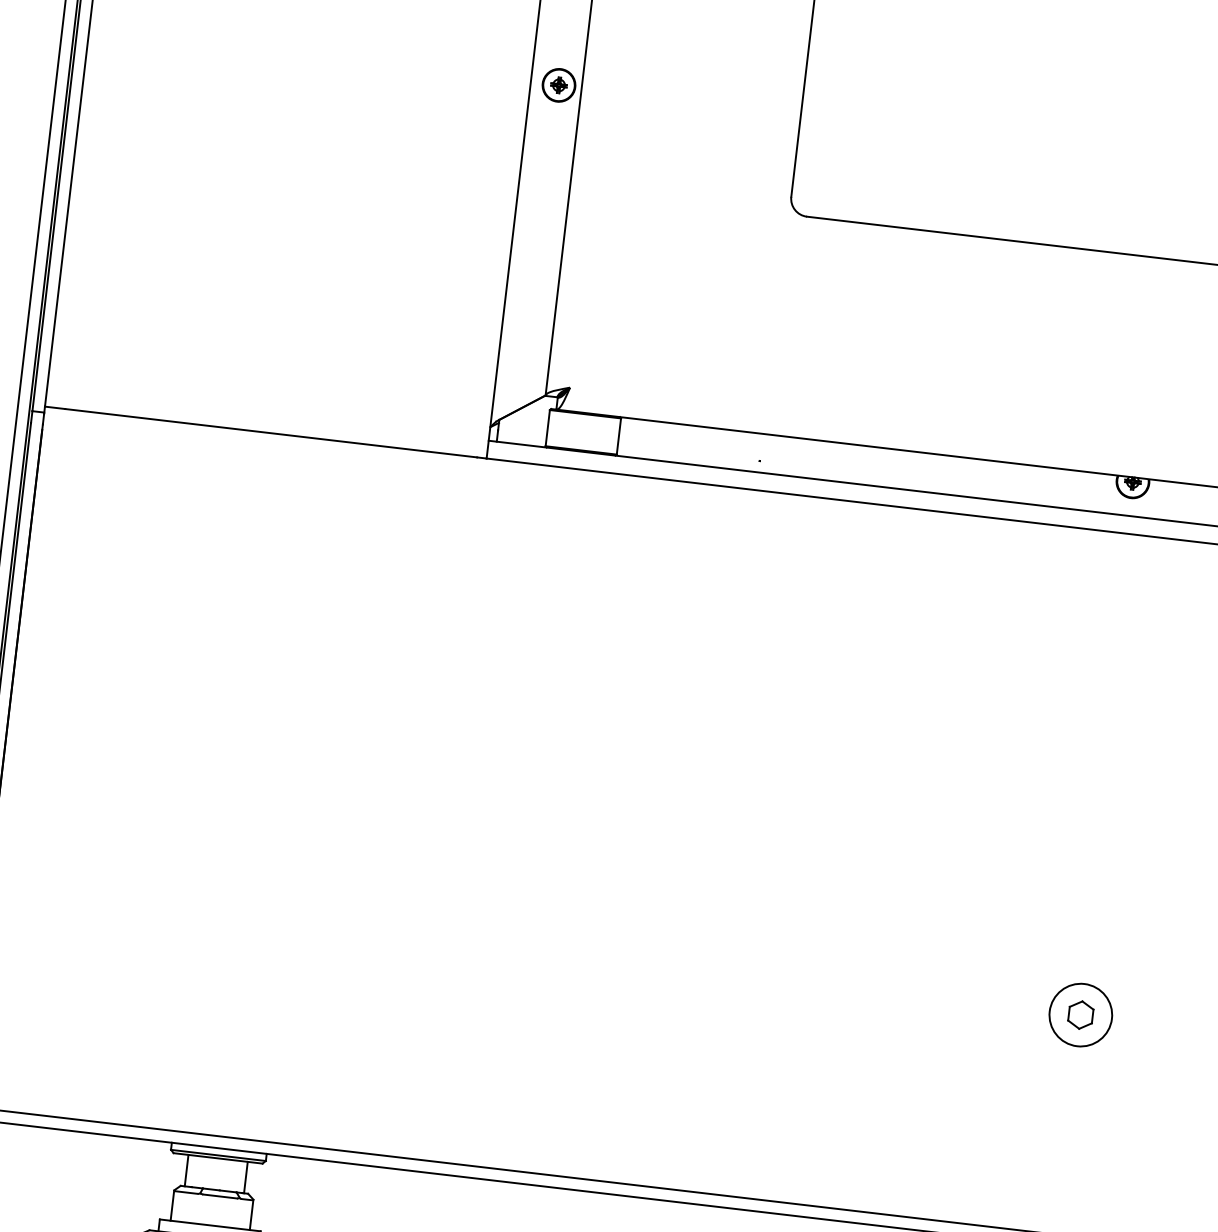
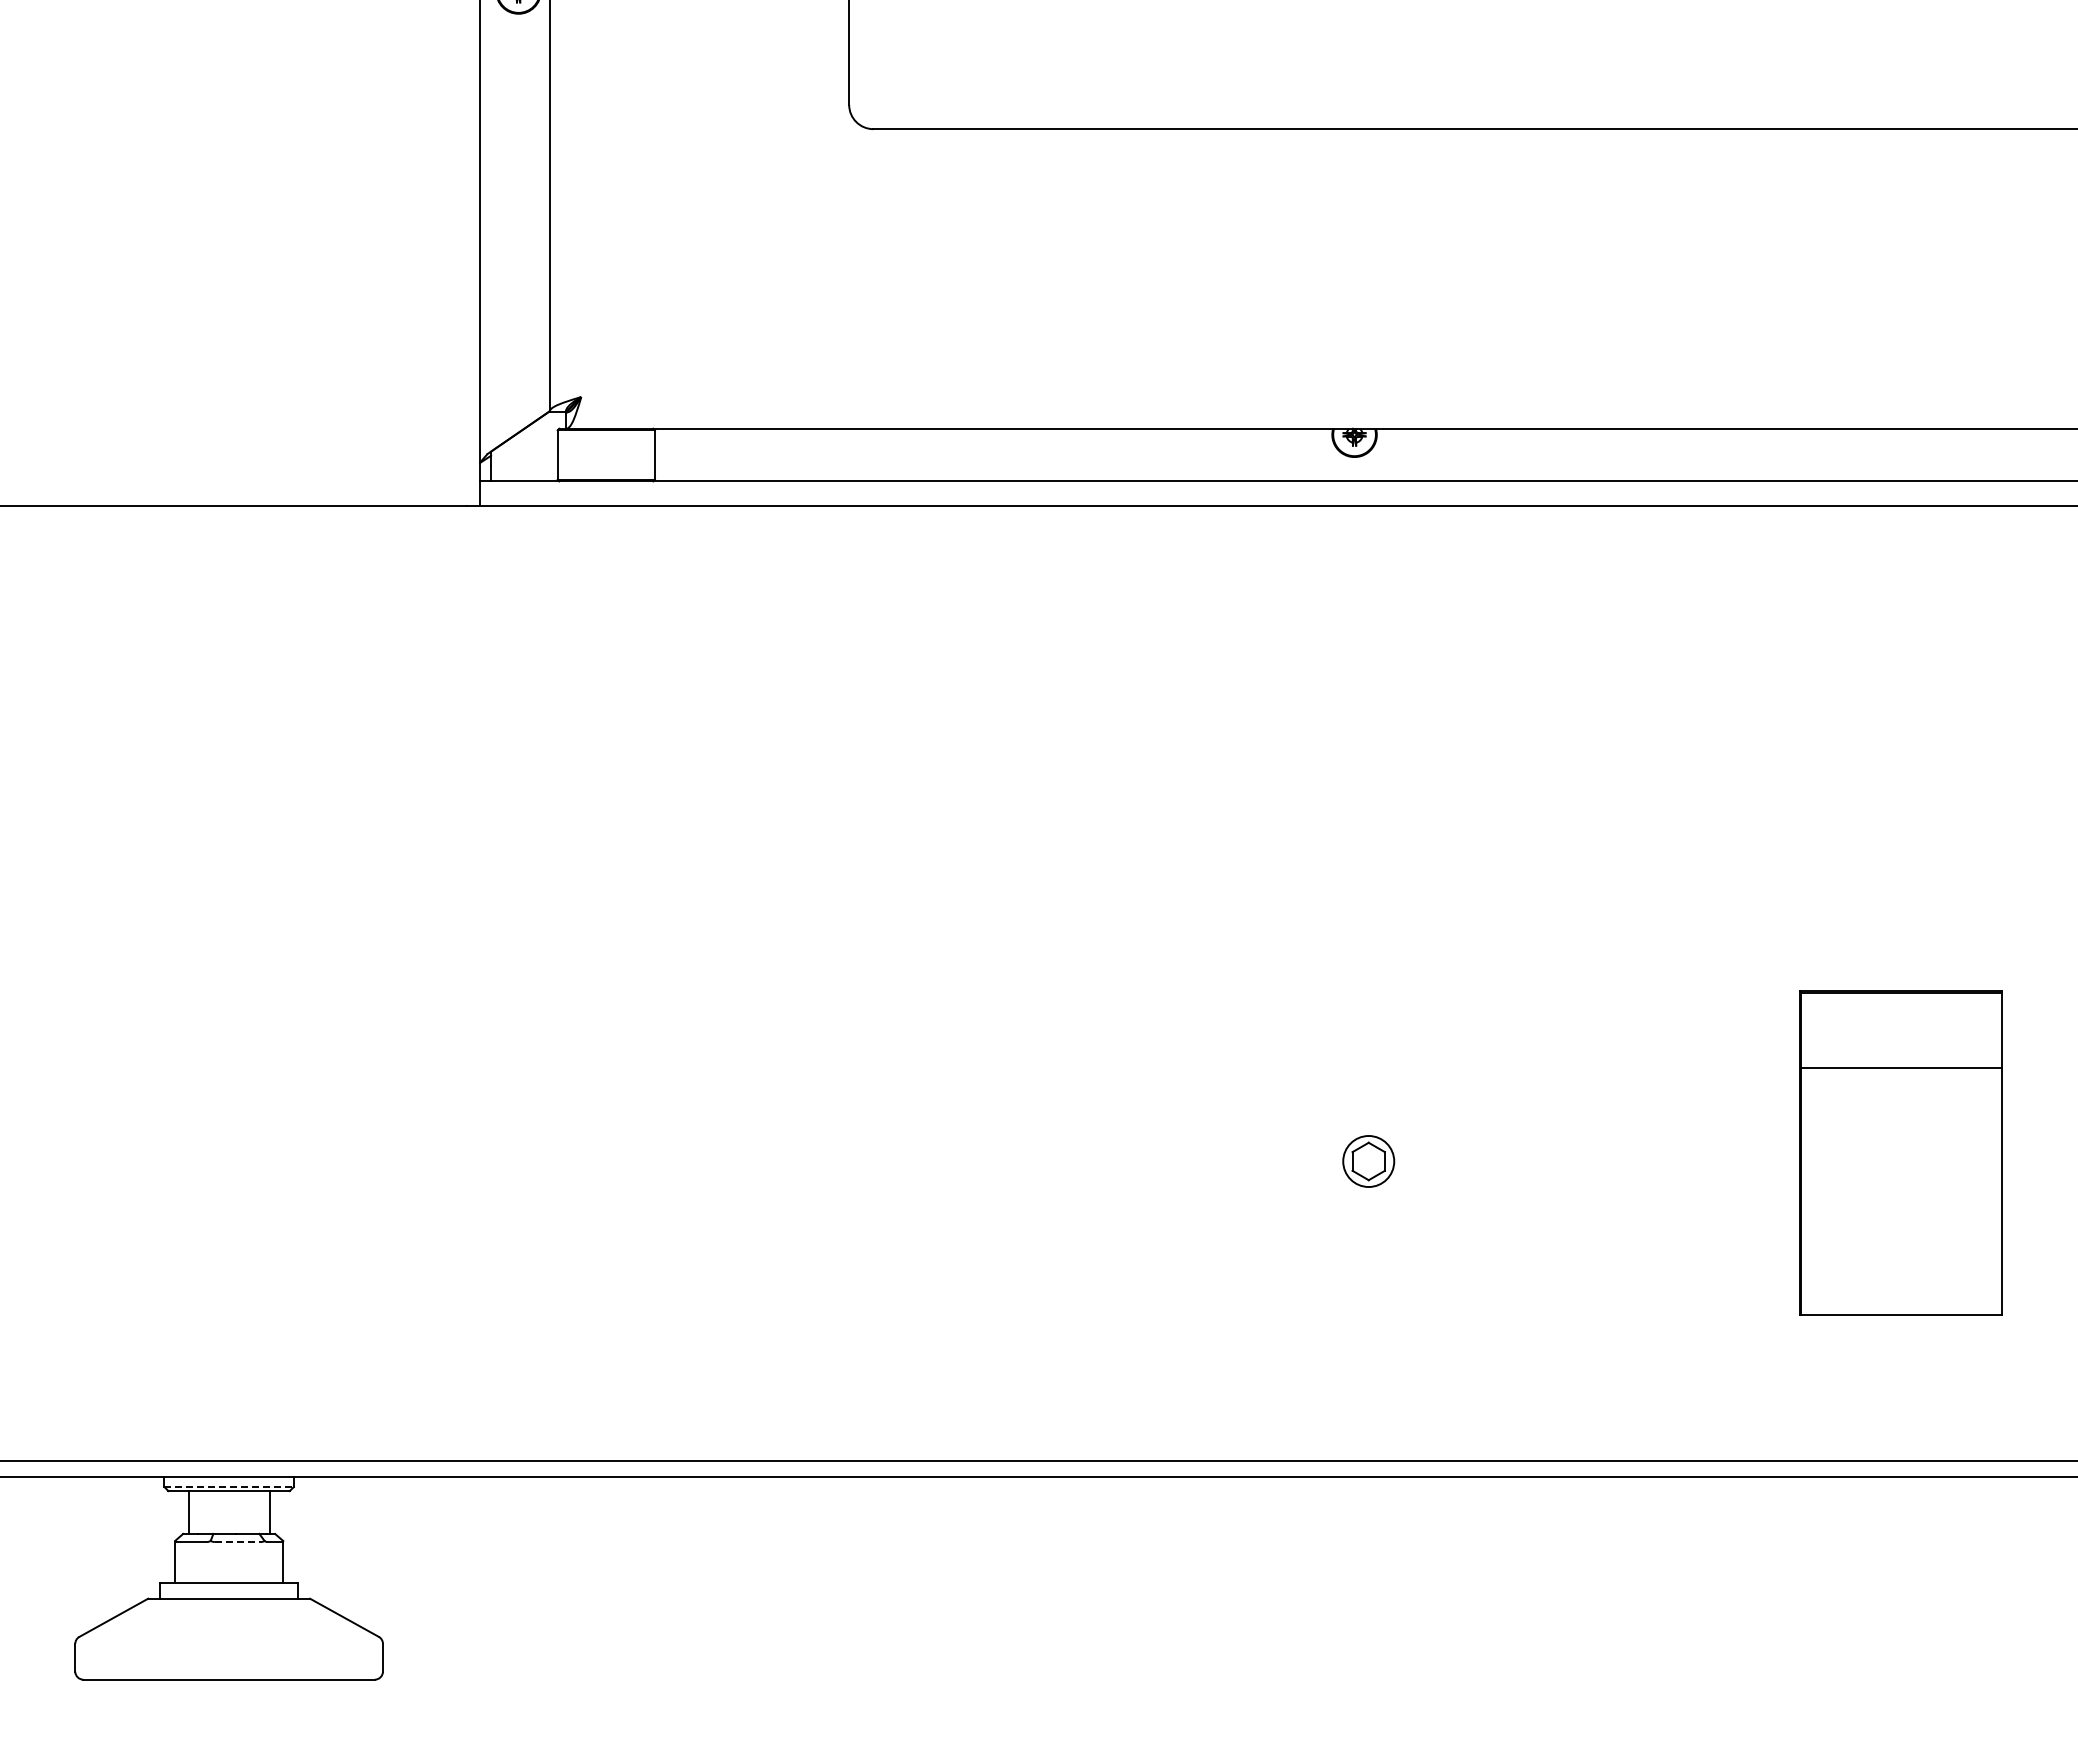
circle: (1080, 1015) -> (1368, 1161), size x0.6
line: (218, 1155) -> (229, 1486), solid -> dashed
line: (220, 1196) -> (238, 1542), solid -> dashed

